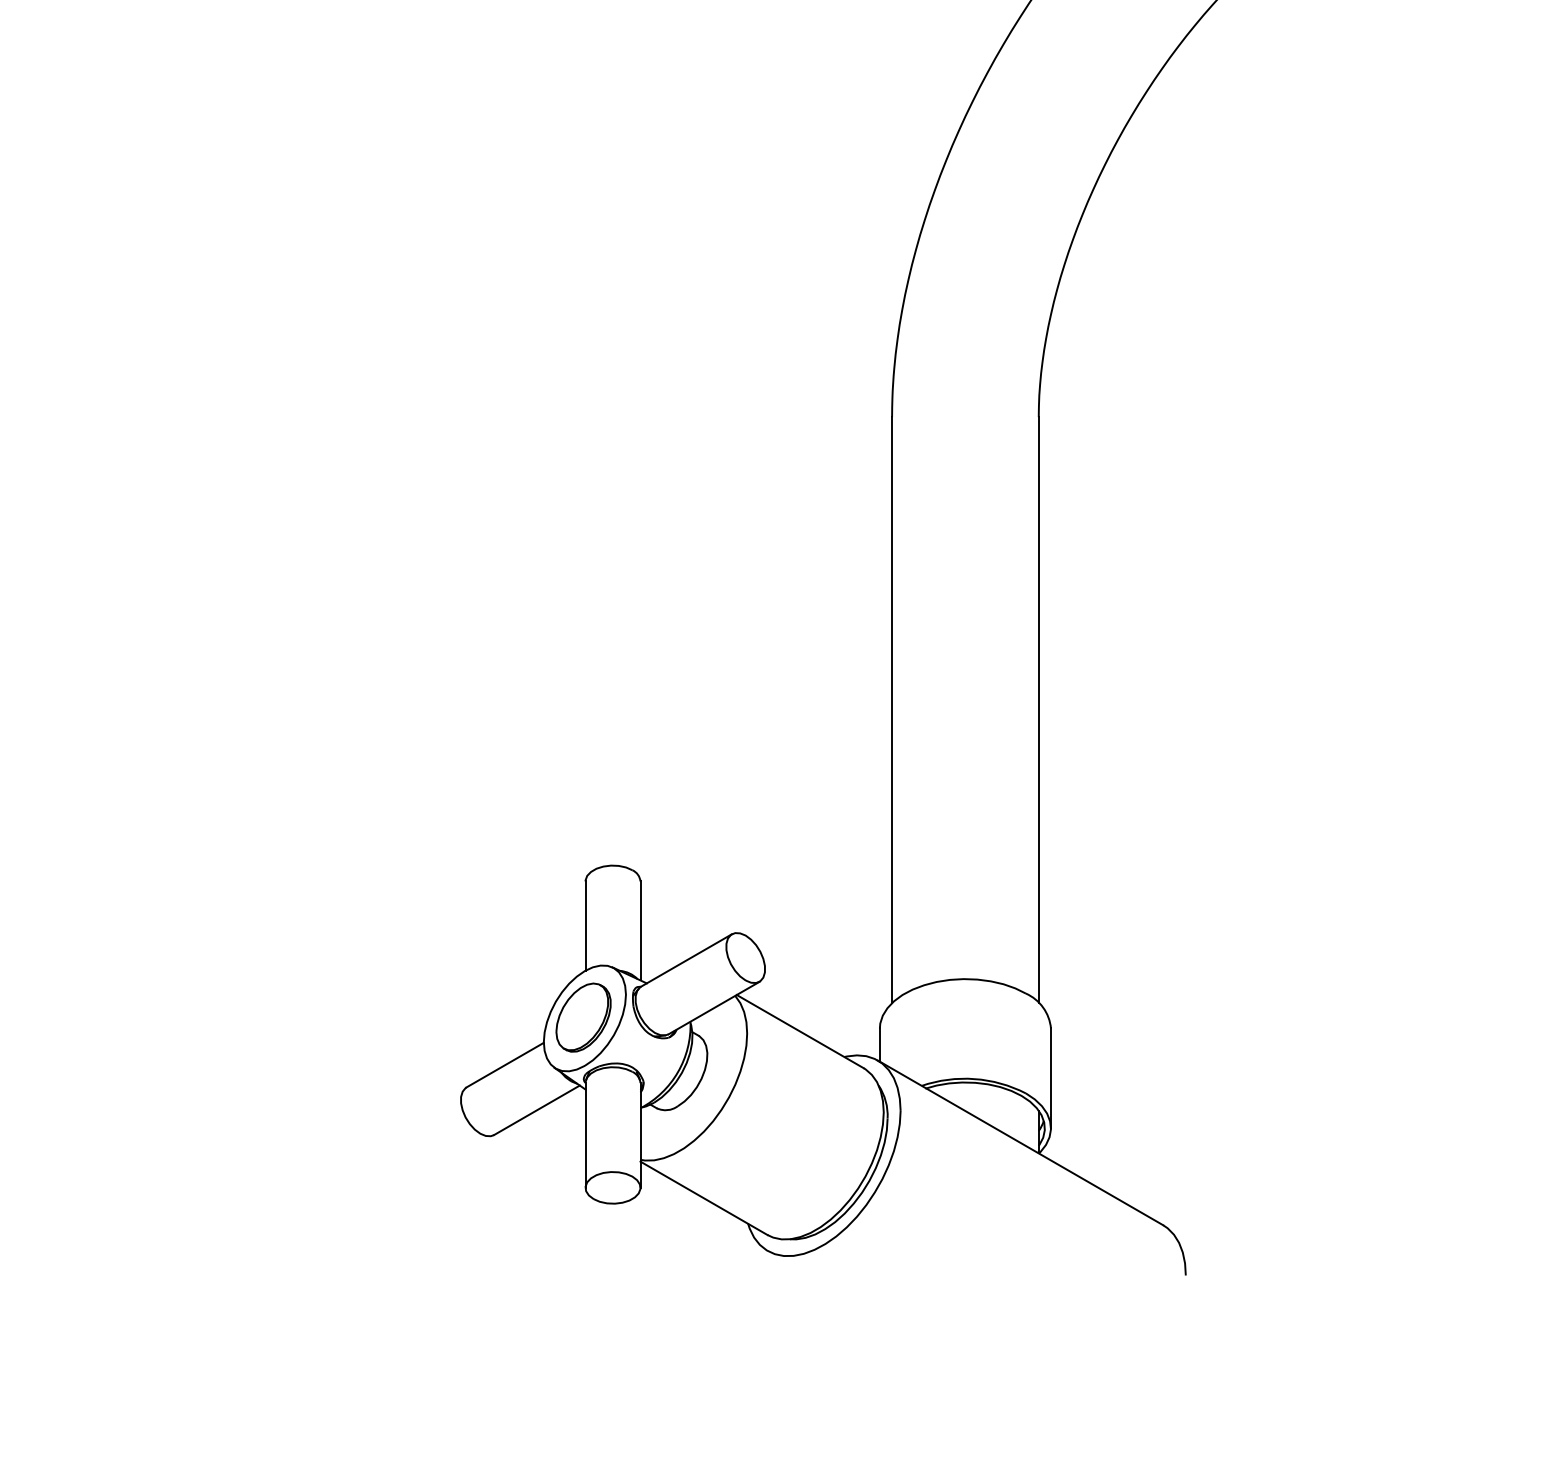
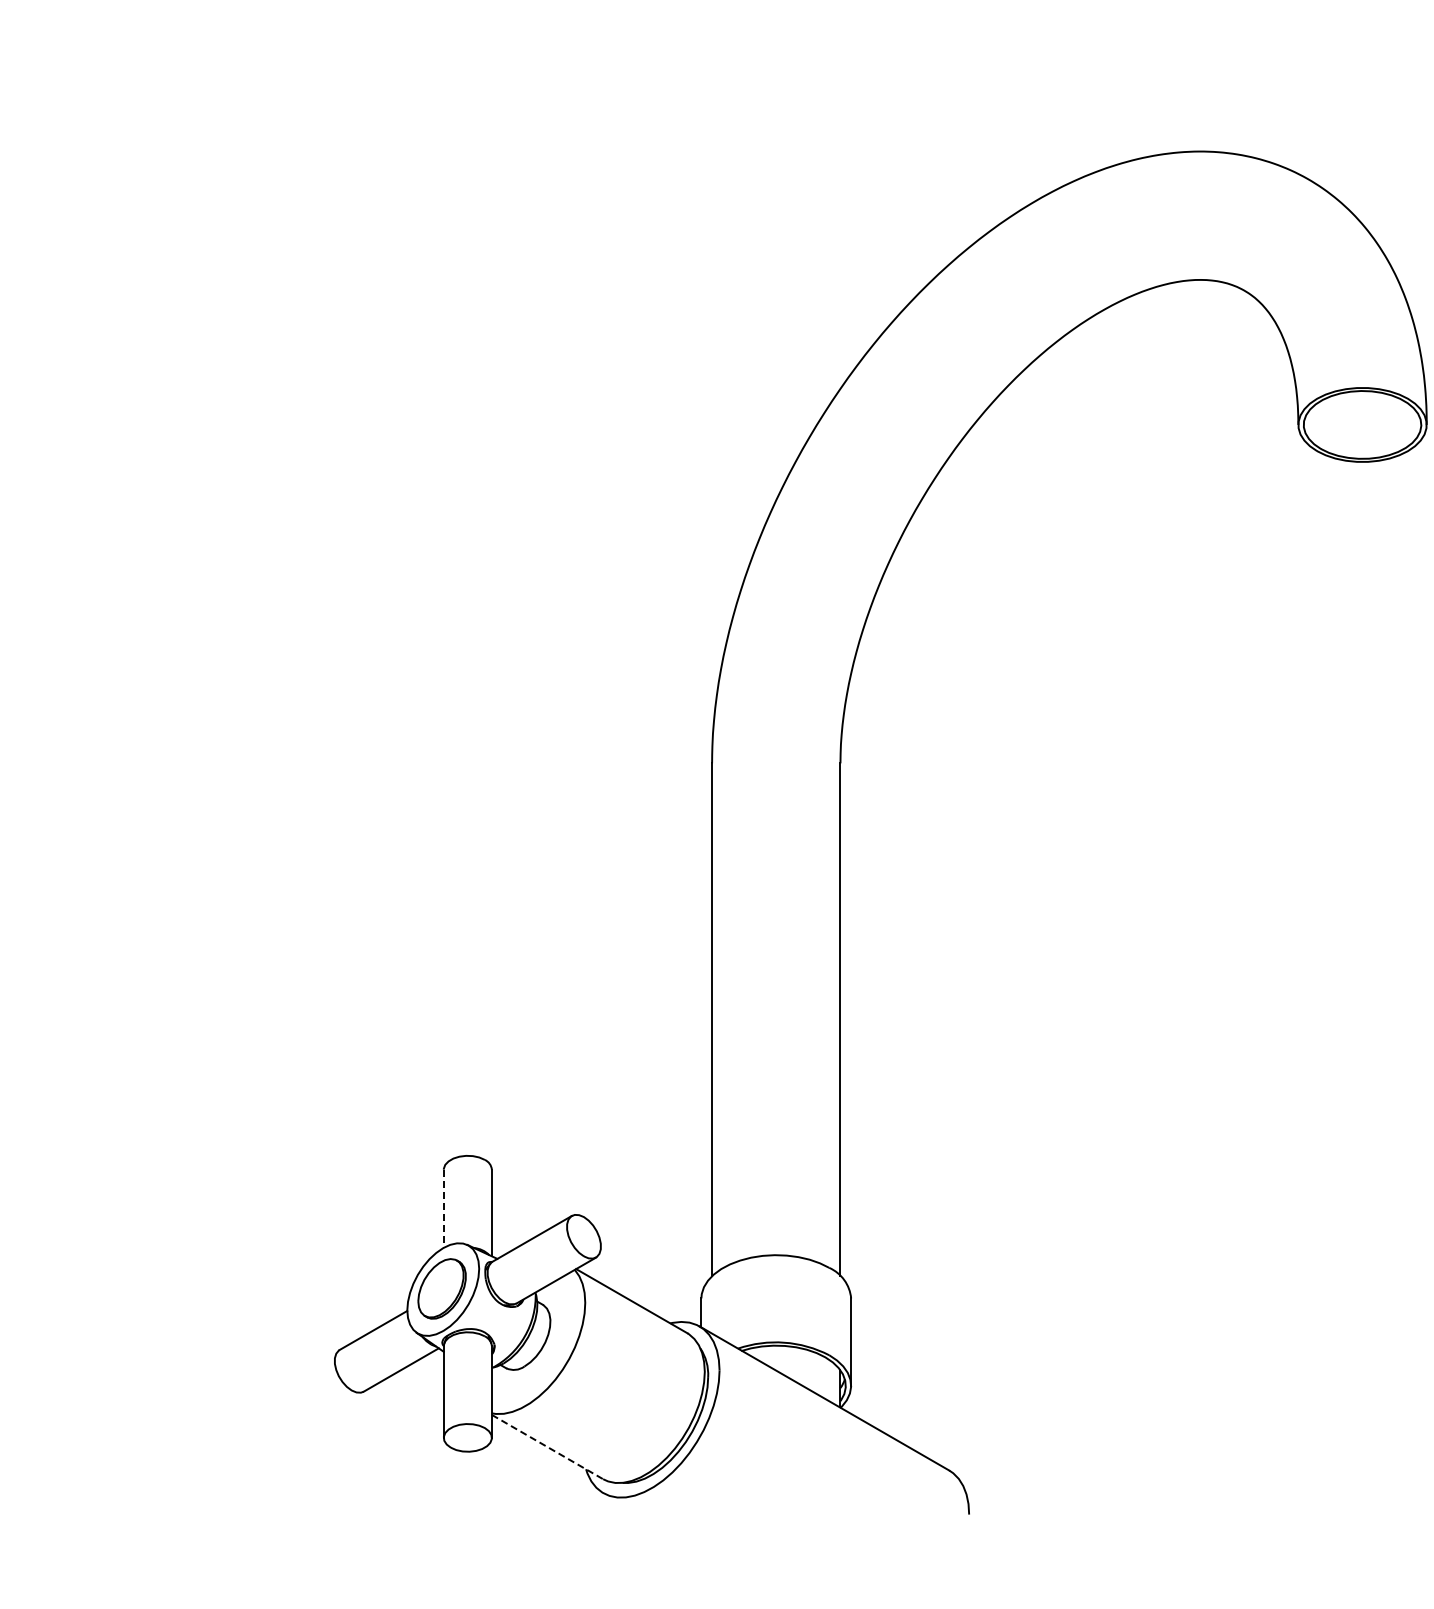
line: (585, 926) -> (443, 1209), solid -> dashed
line: (704, 1198) -> (547, 1447), solid -> dashed

